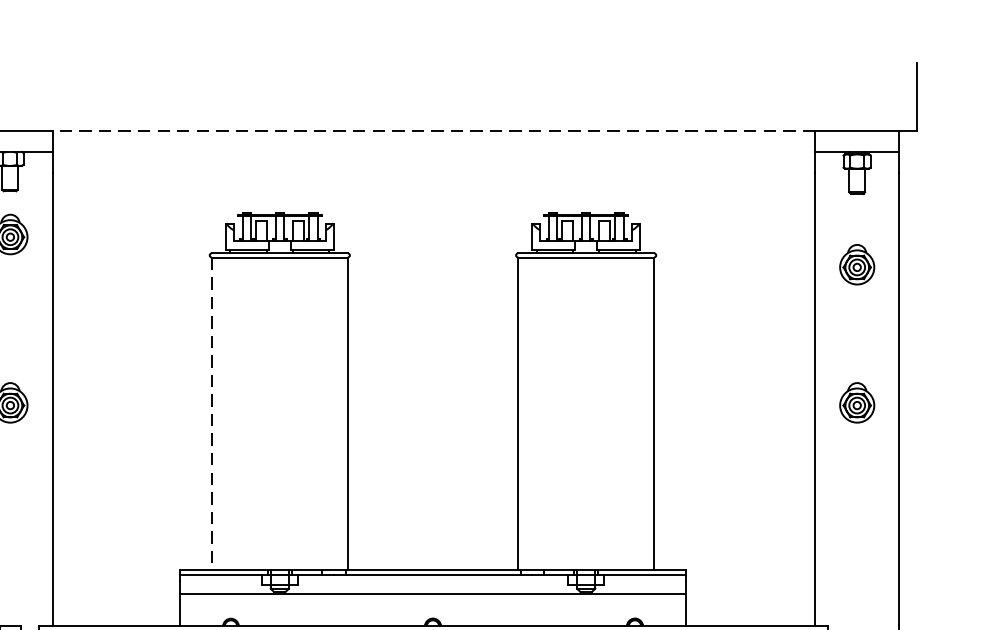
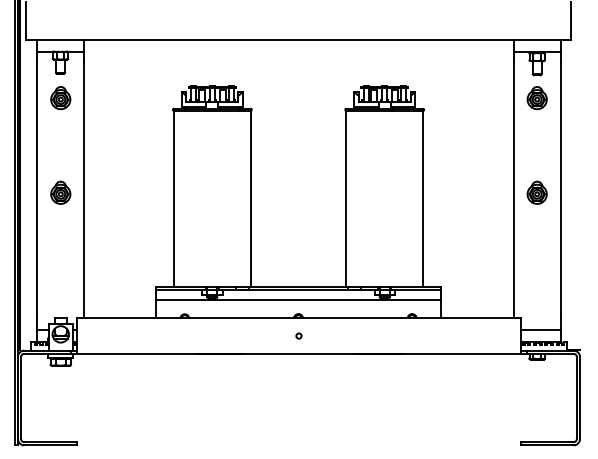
line: (434, 130) -> (299, 39), dashed -> solid
part: (855, 265) -> (536, 98), moved
line: (212, 412) -> (174, 198), dashed -> solid

